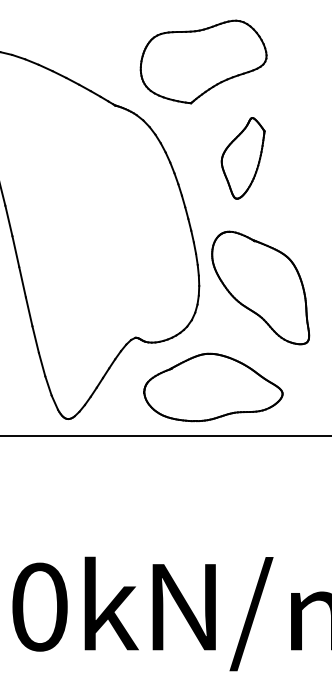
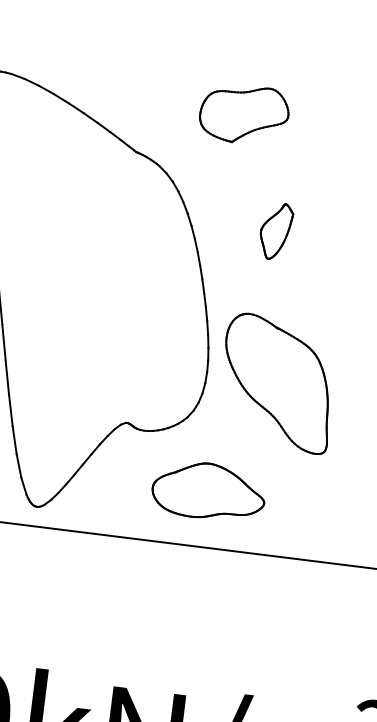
part: (203, 61) -> (244, 113), size x0.6
part: (242, 158) -> (275, 231), size x0.6
part: (213, 387) -> (209, 491), size x0.7

